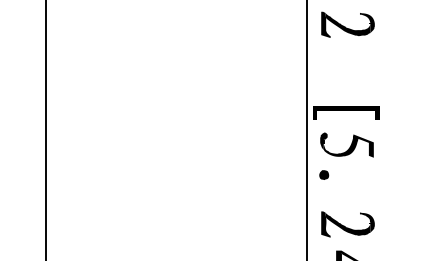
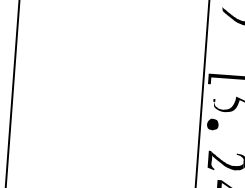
fill: (325, 24) -> (221, 15), removed
fill: (323, 140) -> (214, 99), removed
part: (324, 174) -> (213, 124), size x1.6

